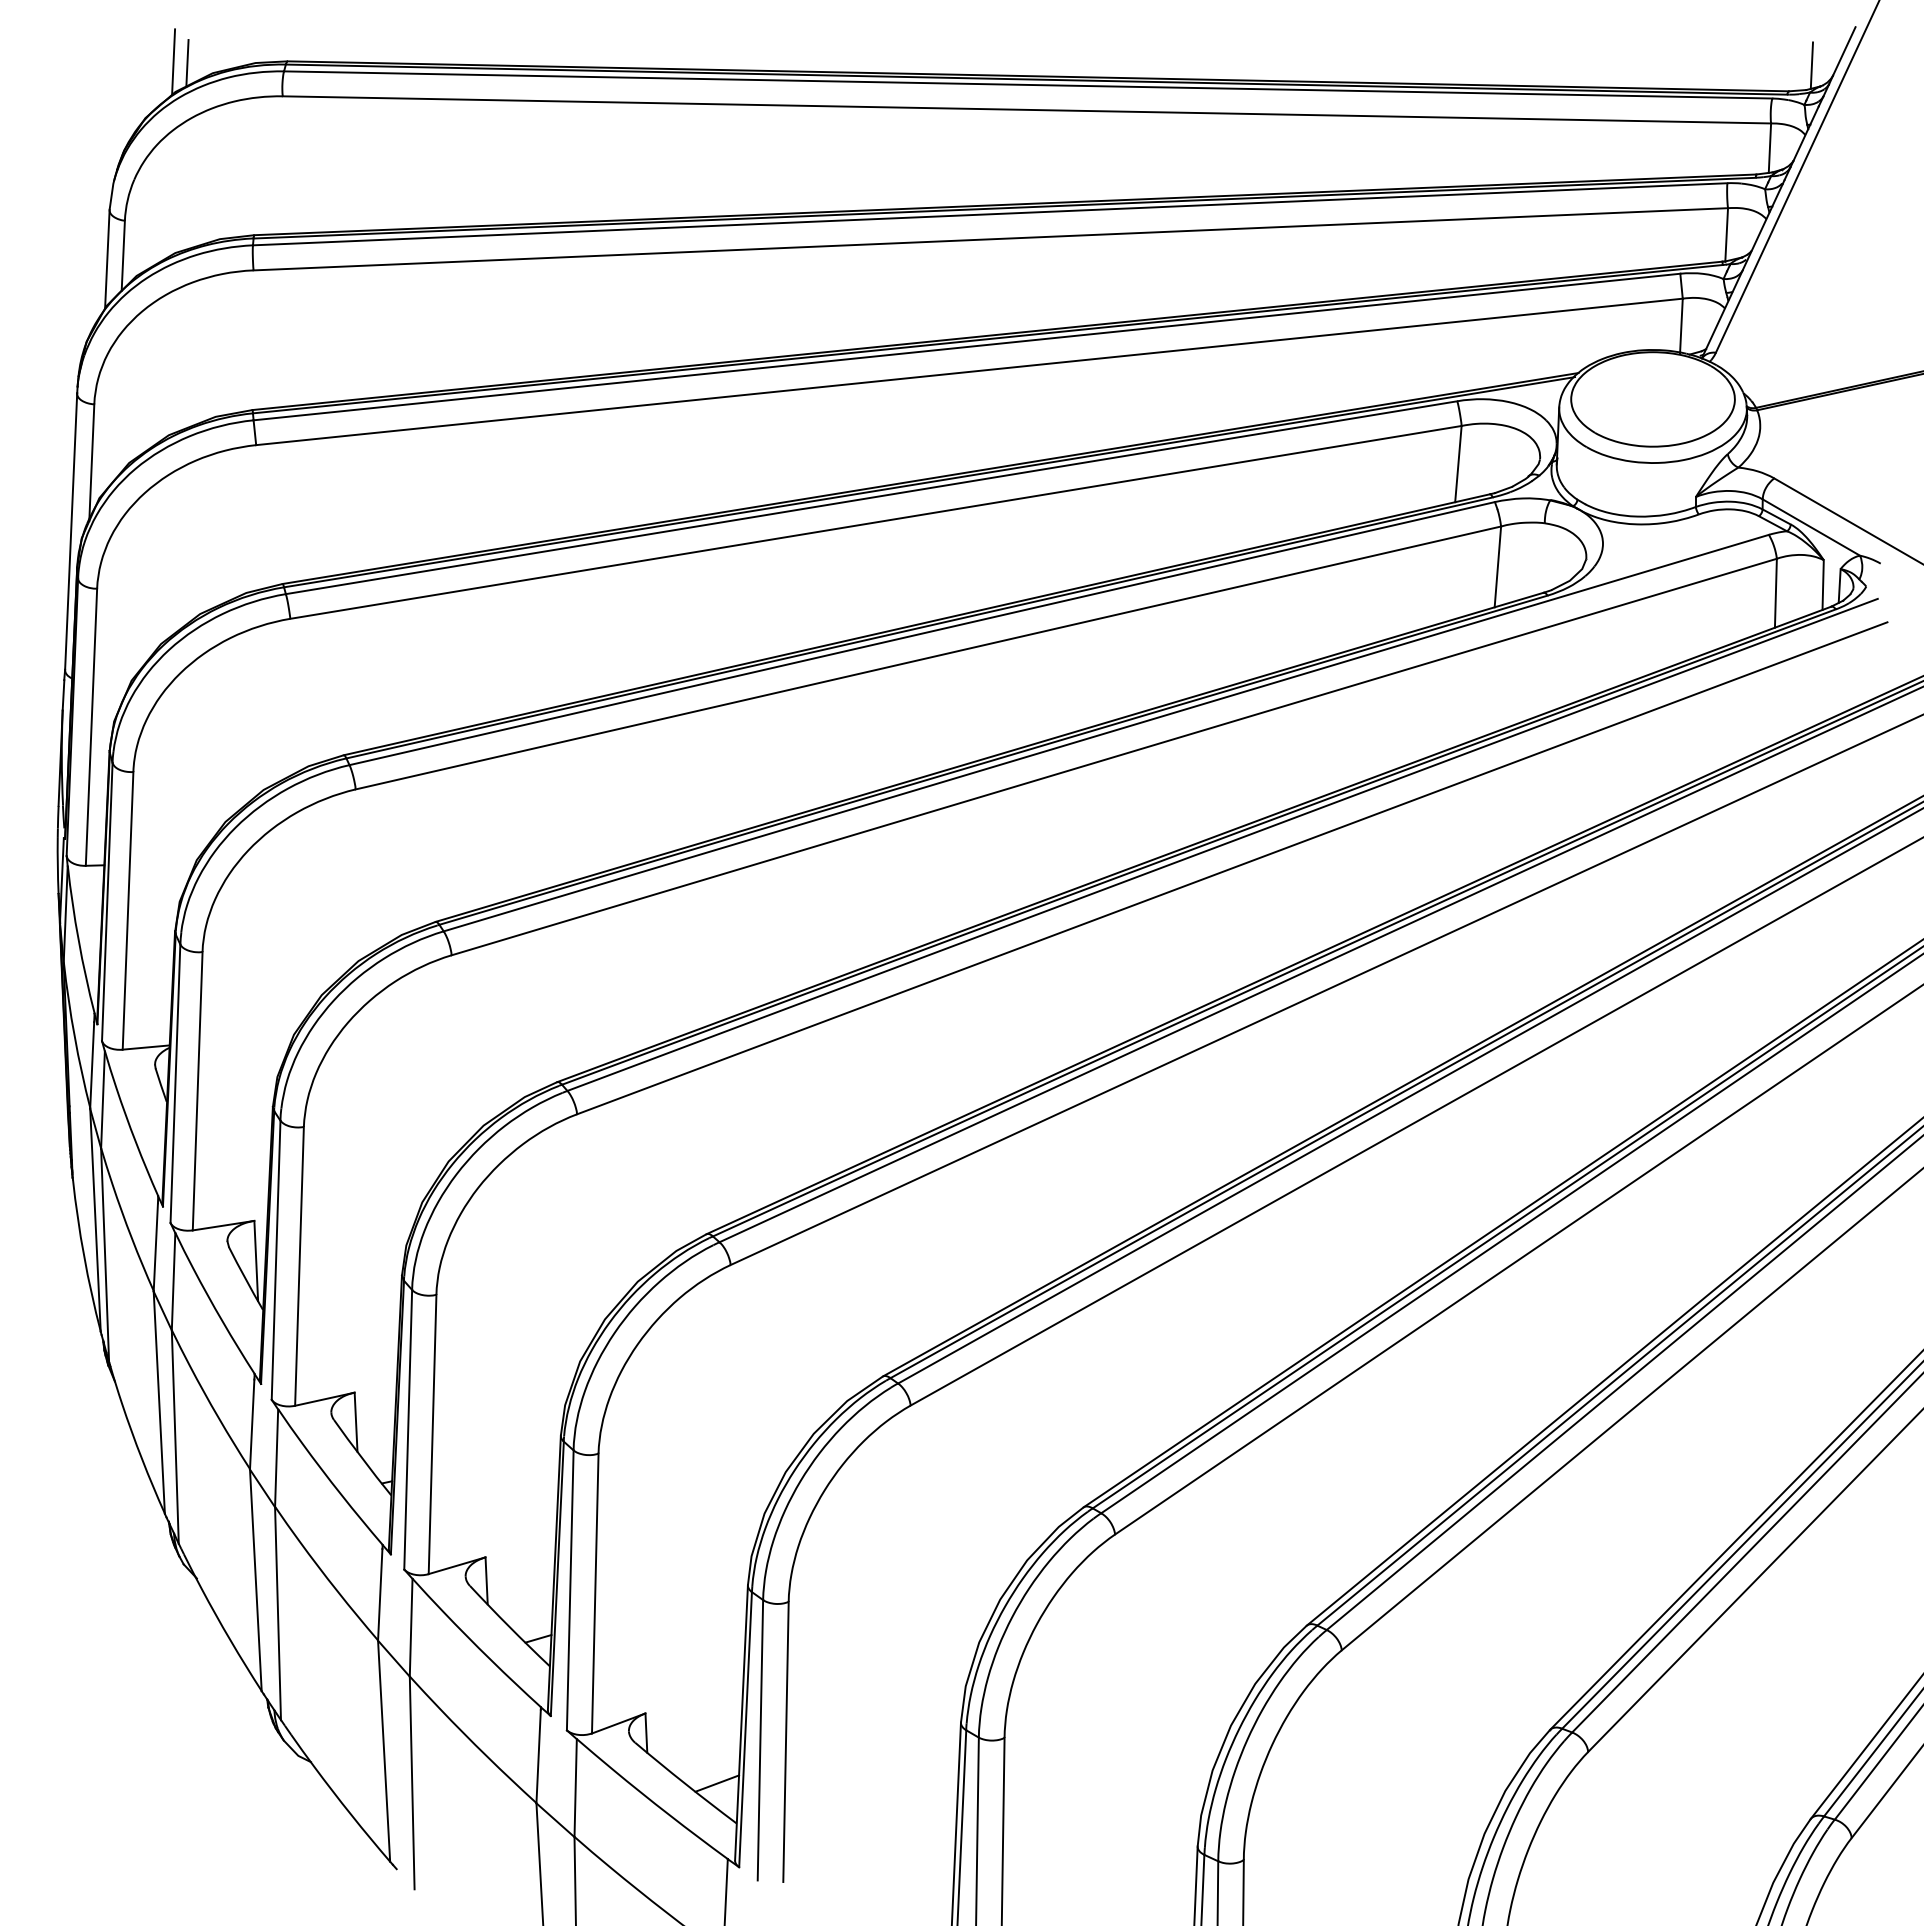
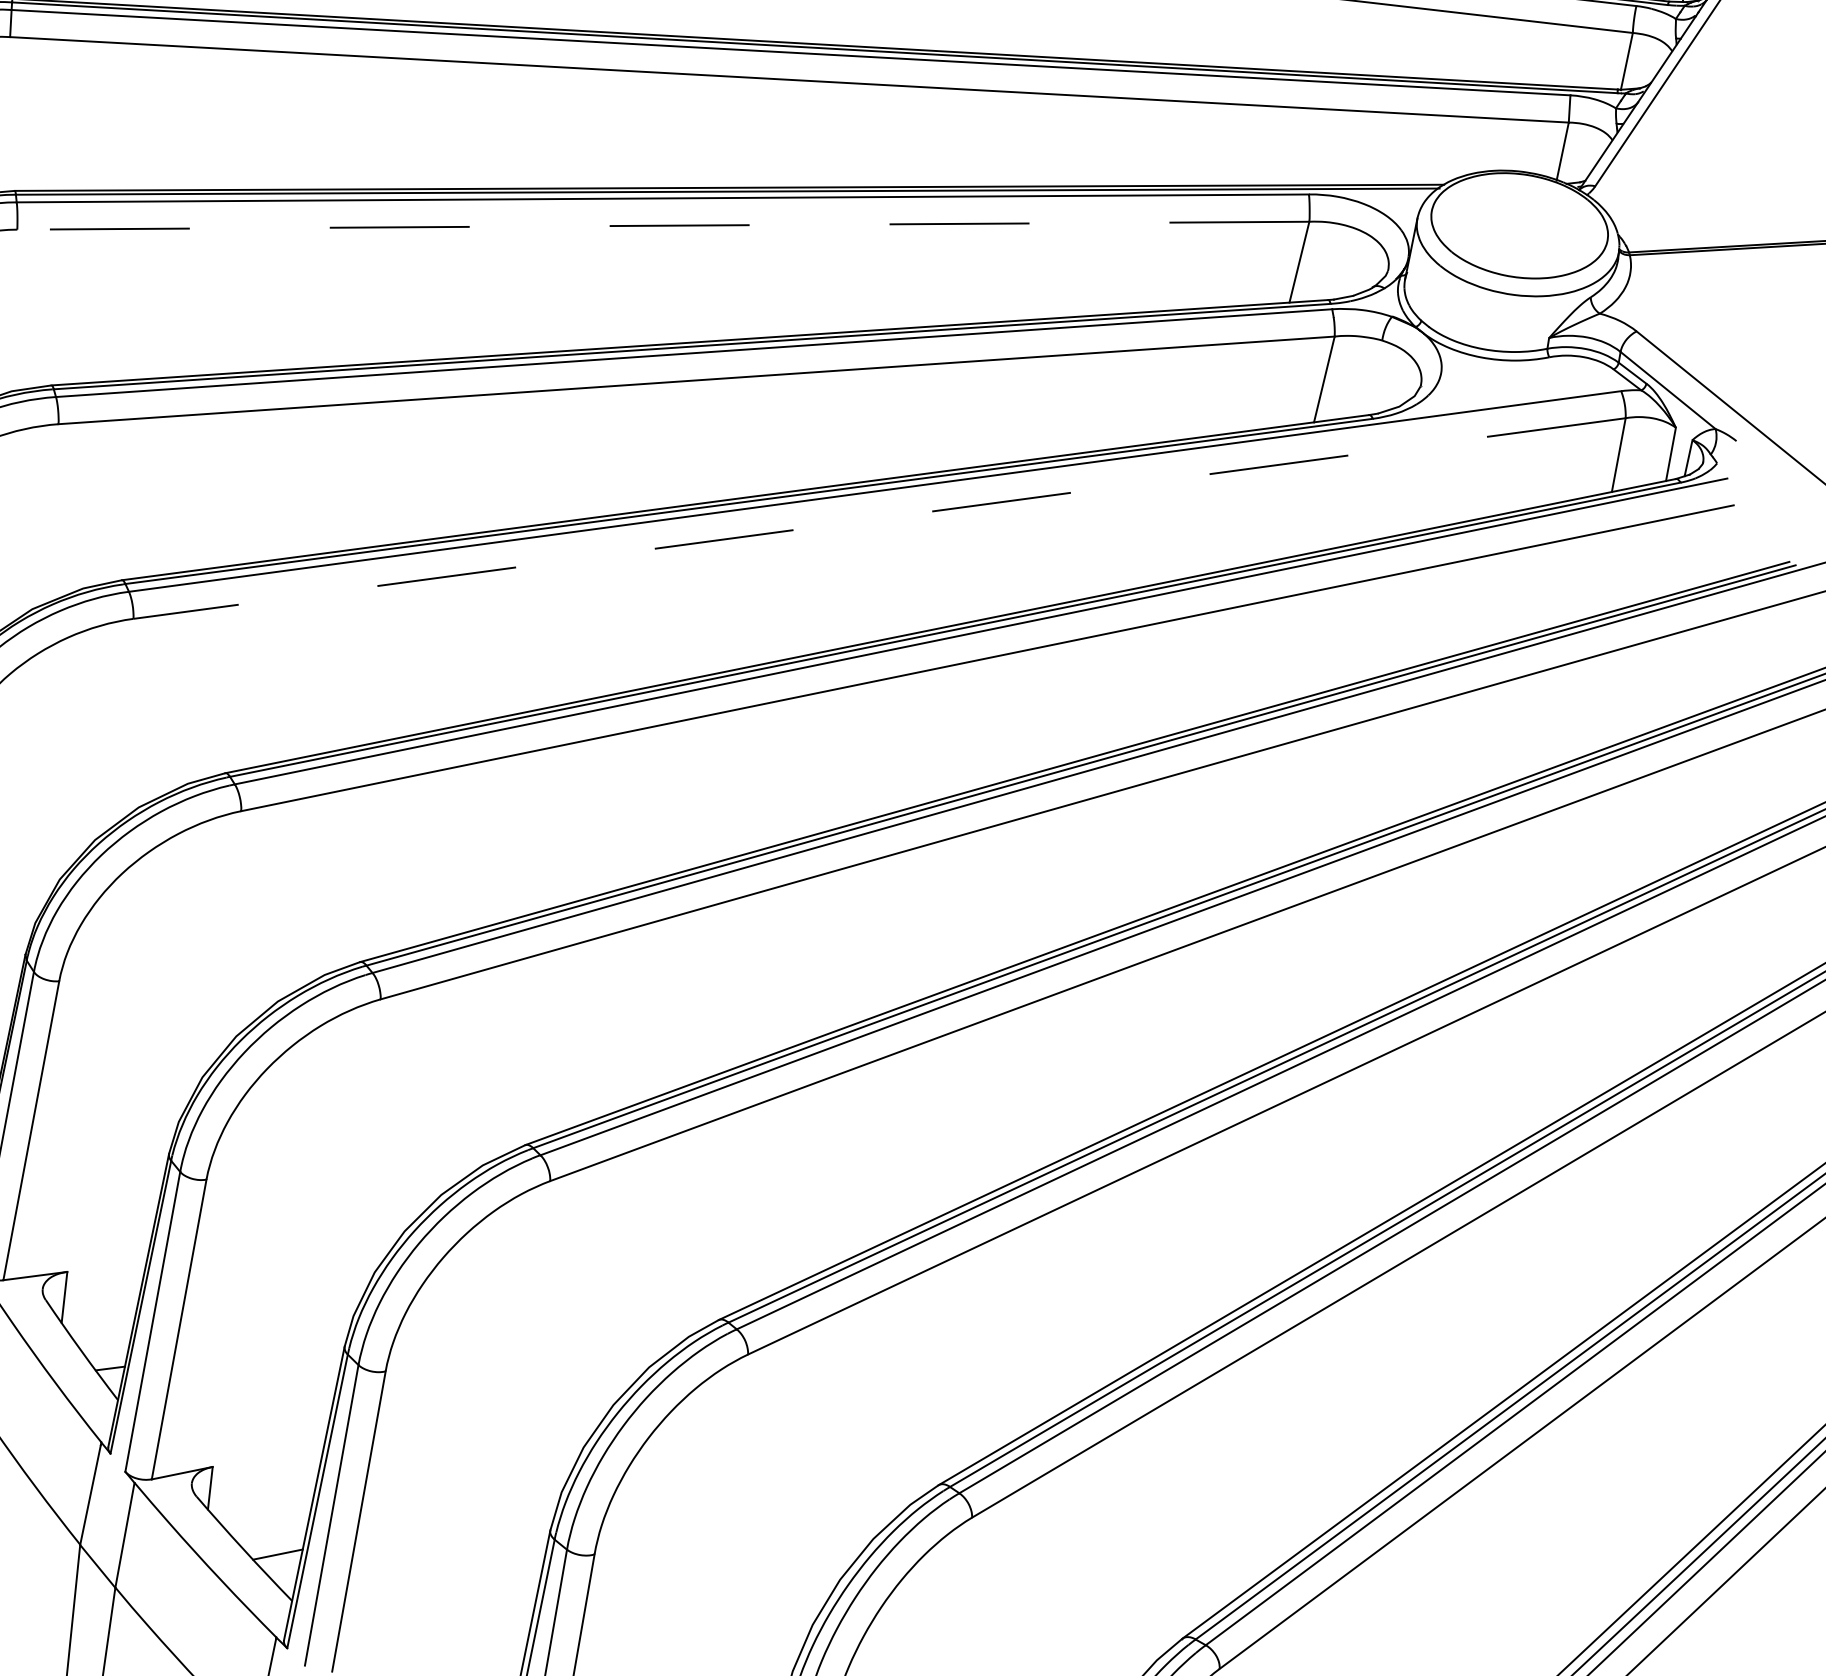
line: (876, 522) -> (663, 225), solid -> dashed
line: (1114, 757) -> (879, 519), solid -> dashed

